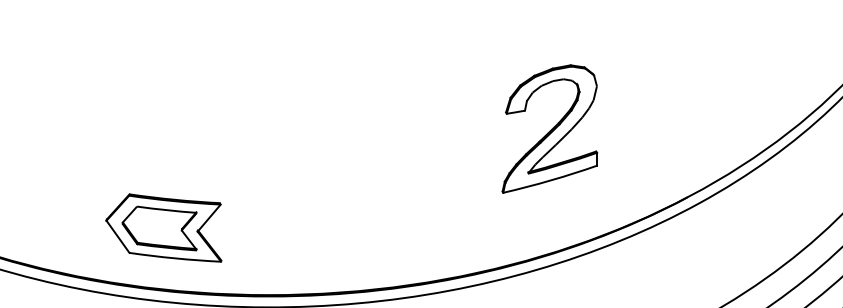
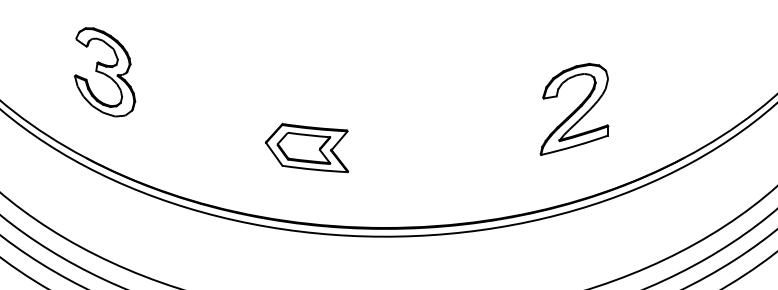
part: (549, 127) -> (574, 108), moved
part: (164, 228) -> (307, 148), moved

